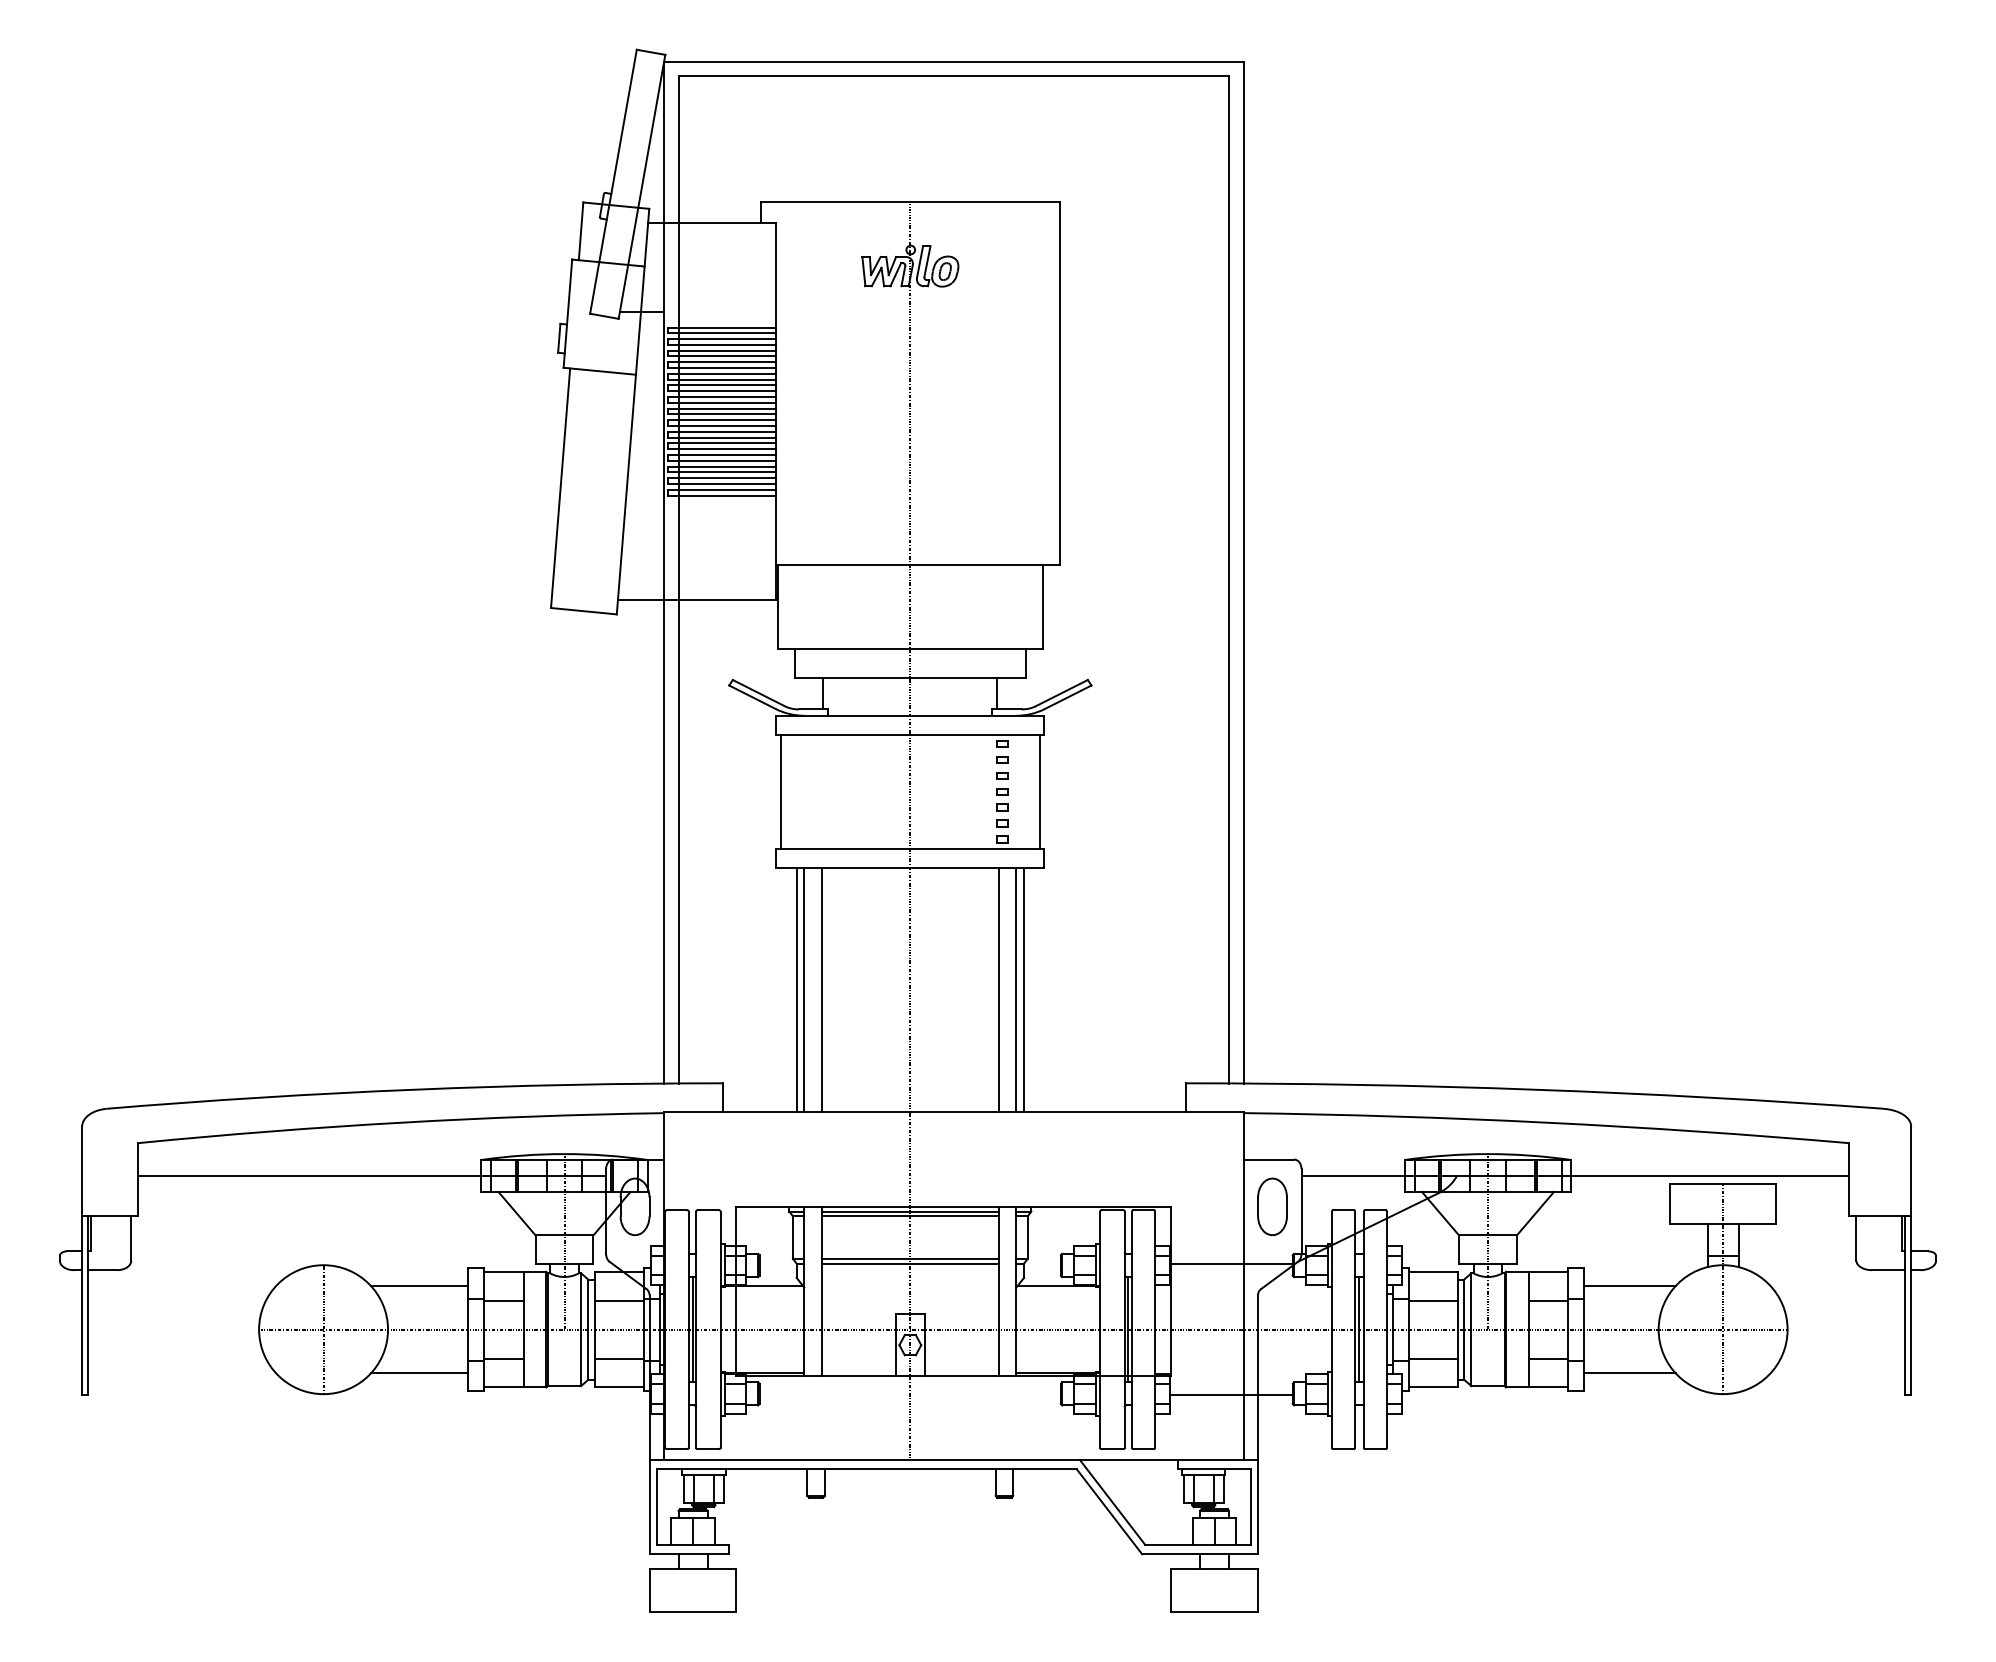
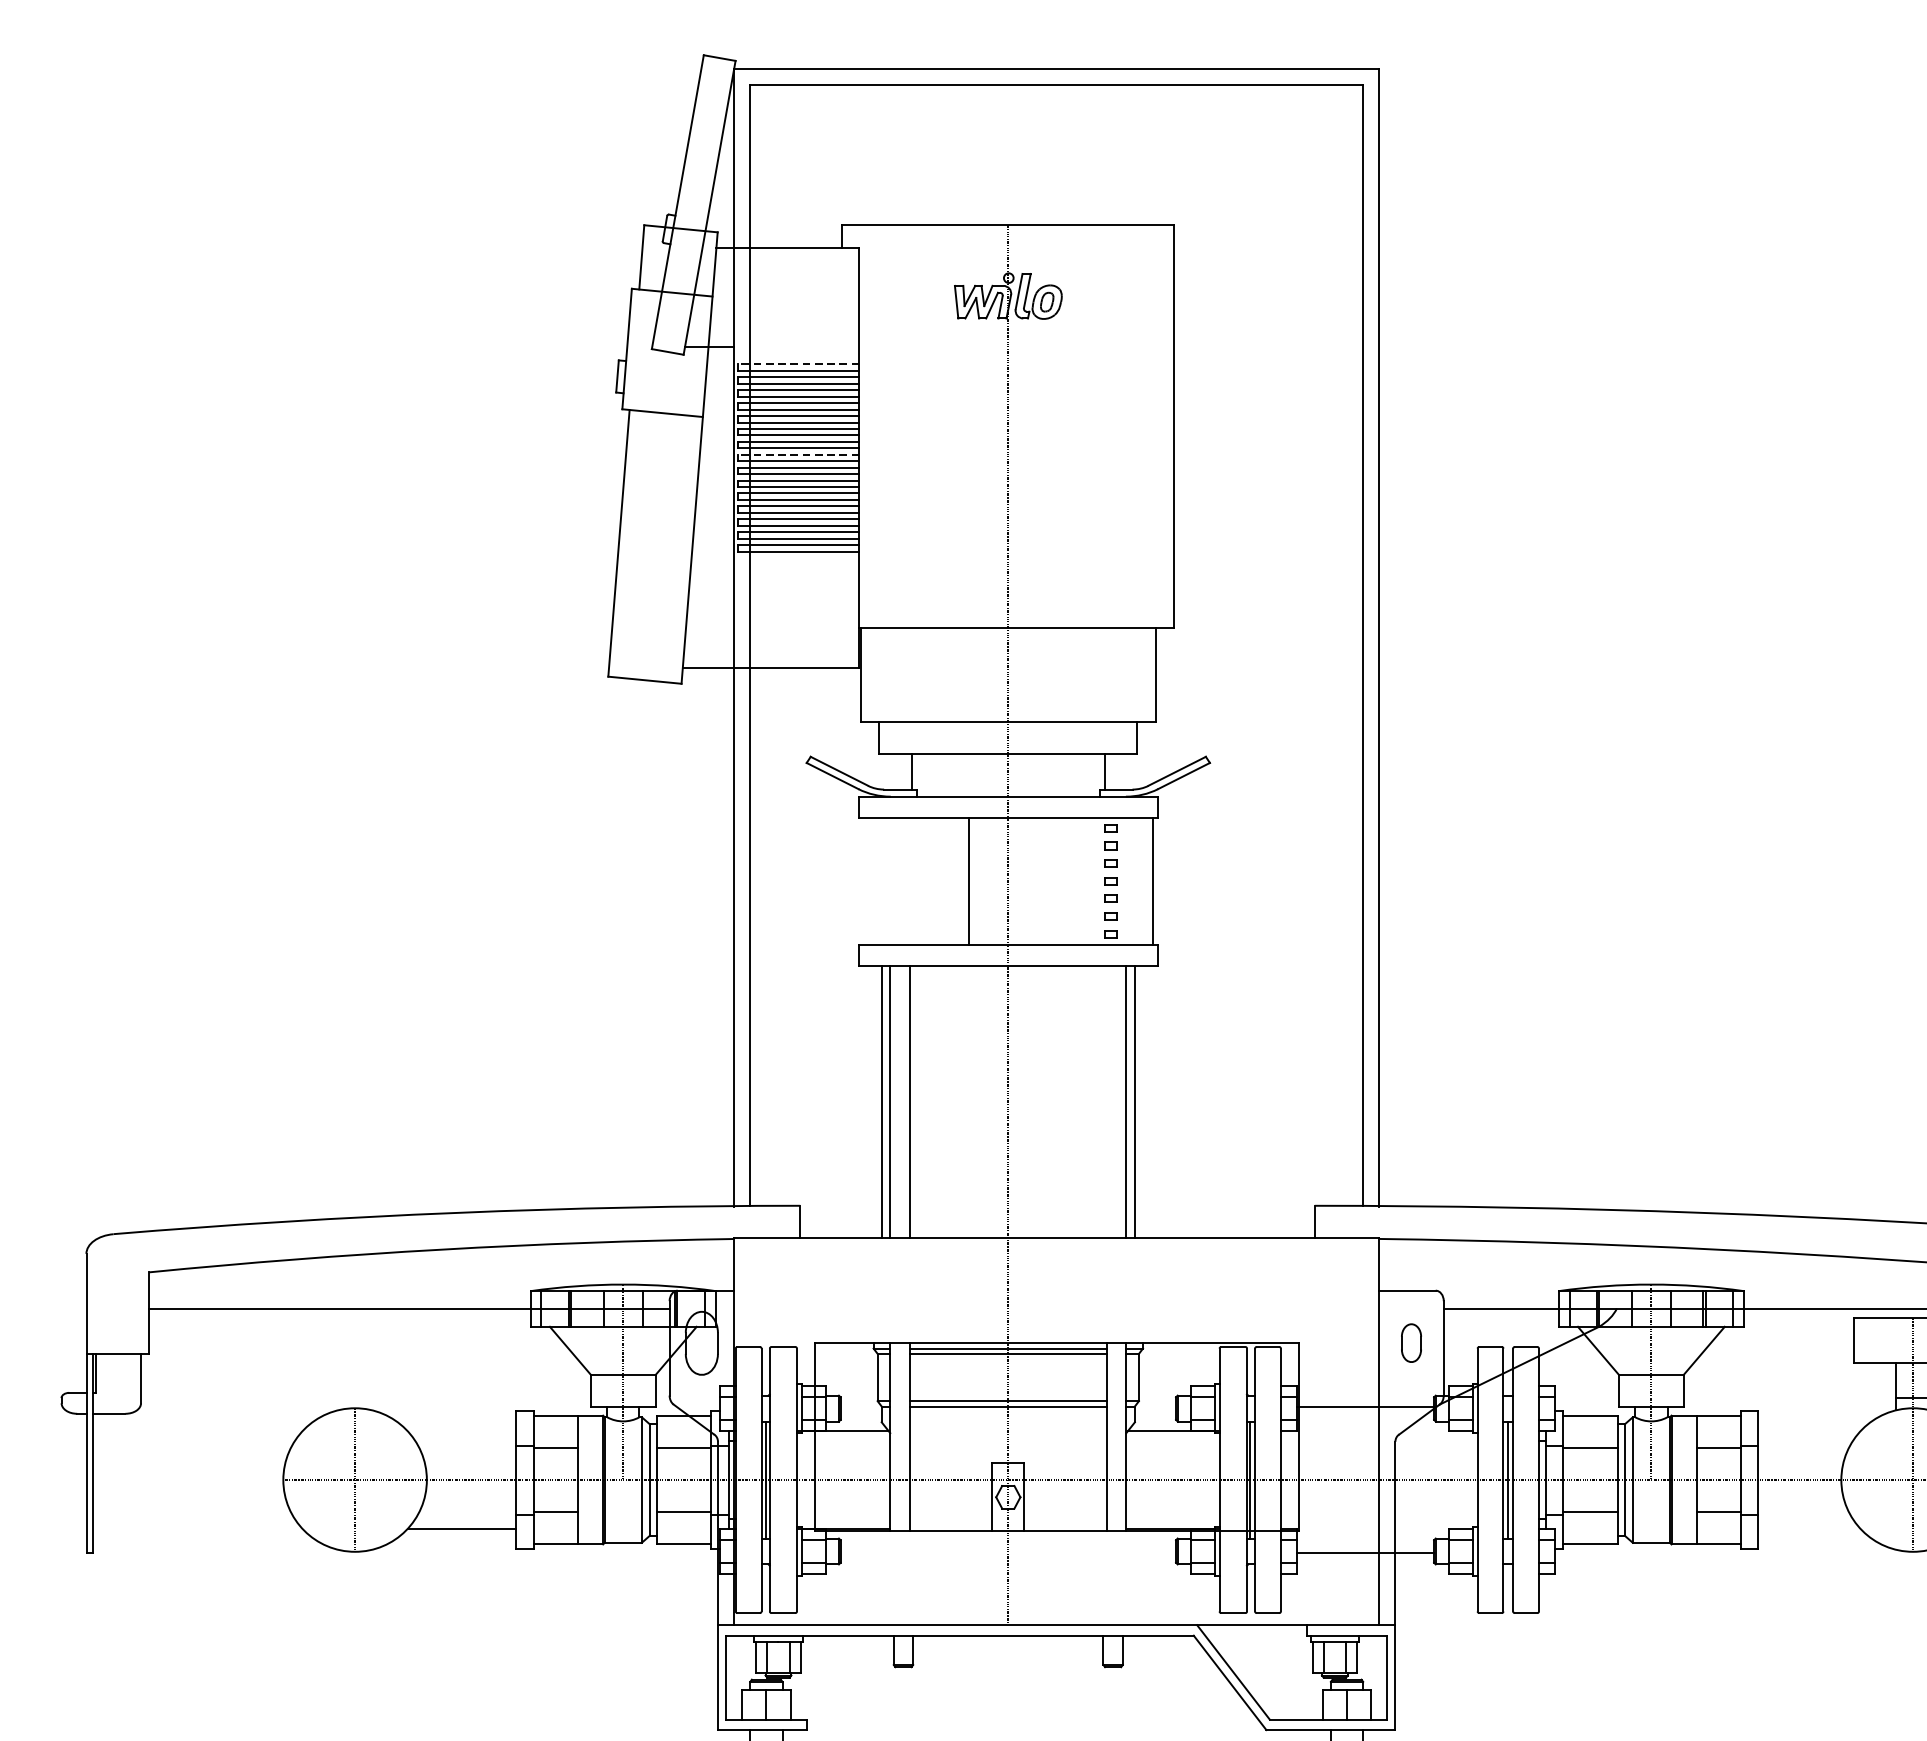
line: (721, 327) -> (798, 364), solid -> dashed
line: (721, 408) -> (798, 454), solid -> dashed
line: (780, 791) -> (968, 880), moved
line: (999, 989) -> (1107, 1101), removed
part: (1272, 1206) -> (1411, 1342), size x0.6
line: (419, 1285) -> (461, 1430), removed
line: (1629, 1285) -> (1808, 1430), removed
line: (1629, 1373) -> (1808, 1528), removed

